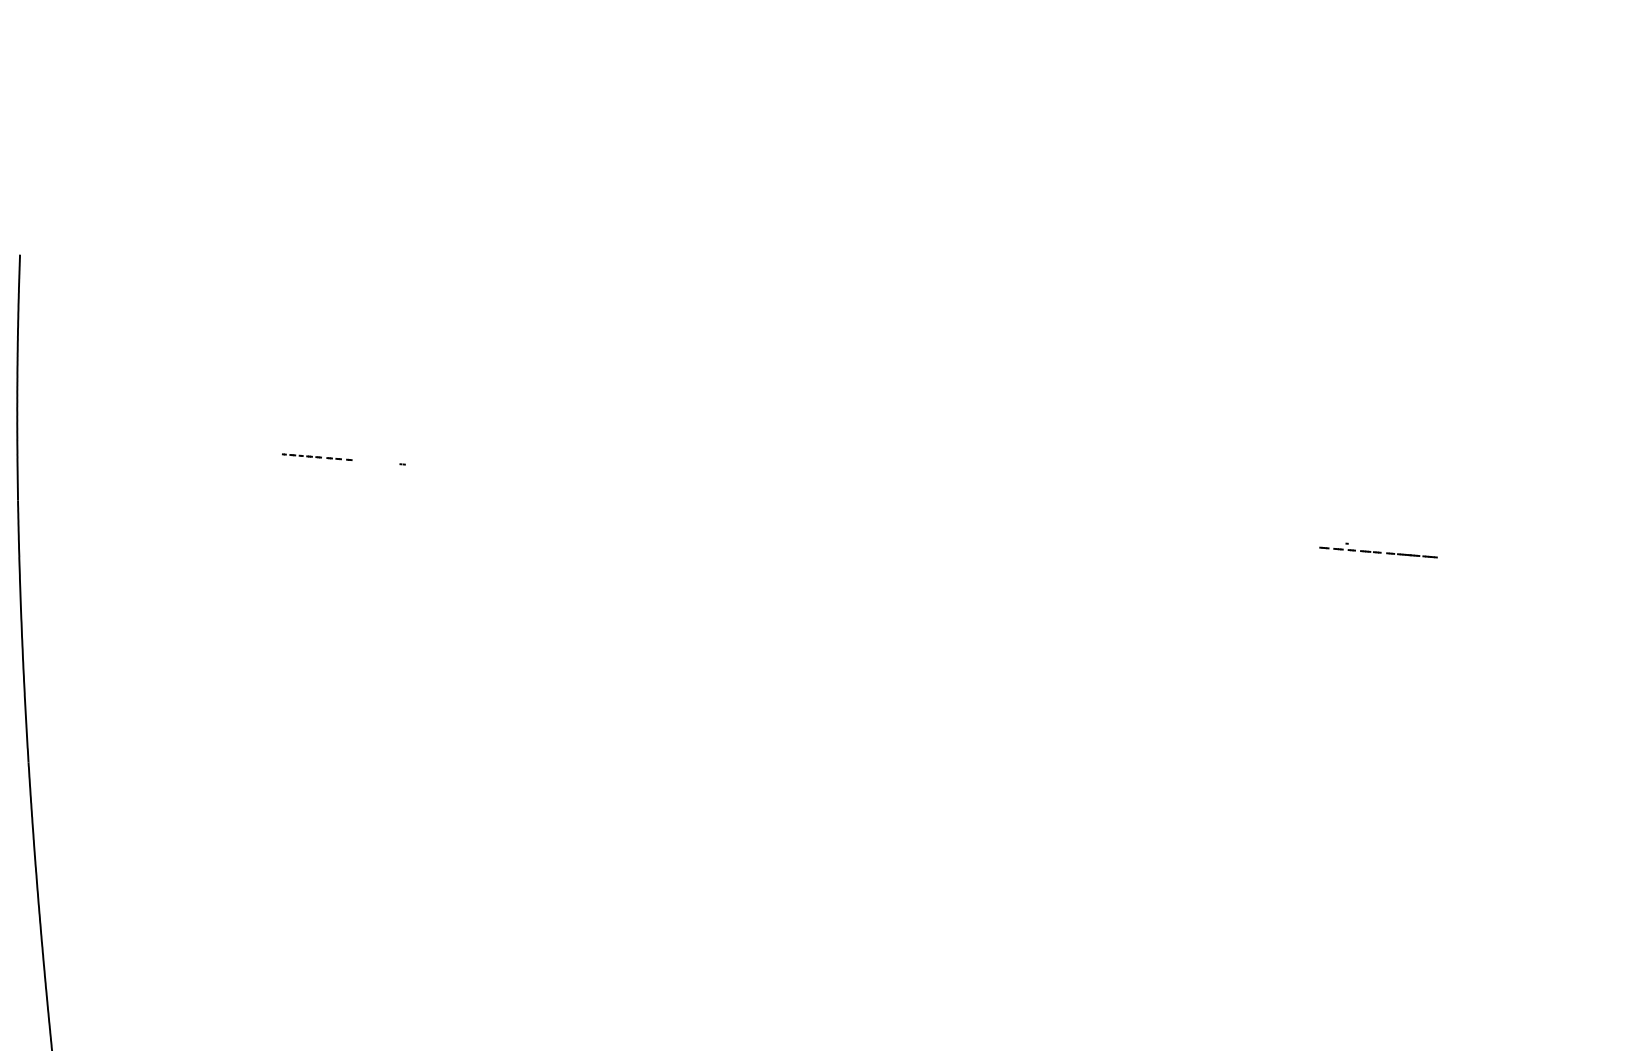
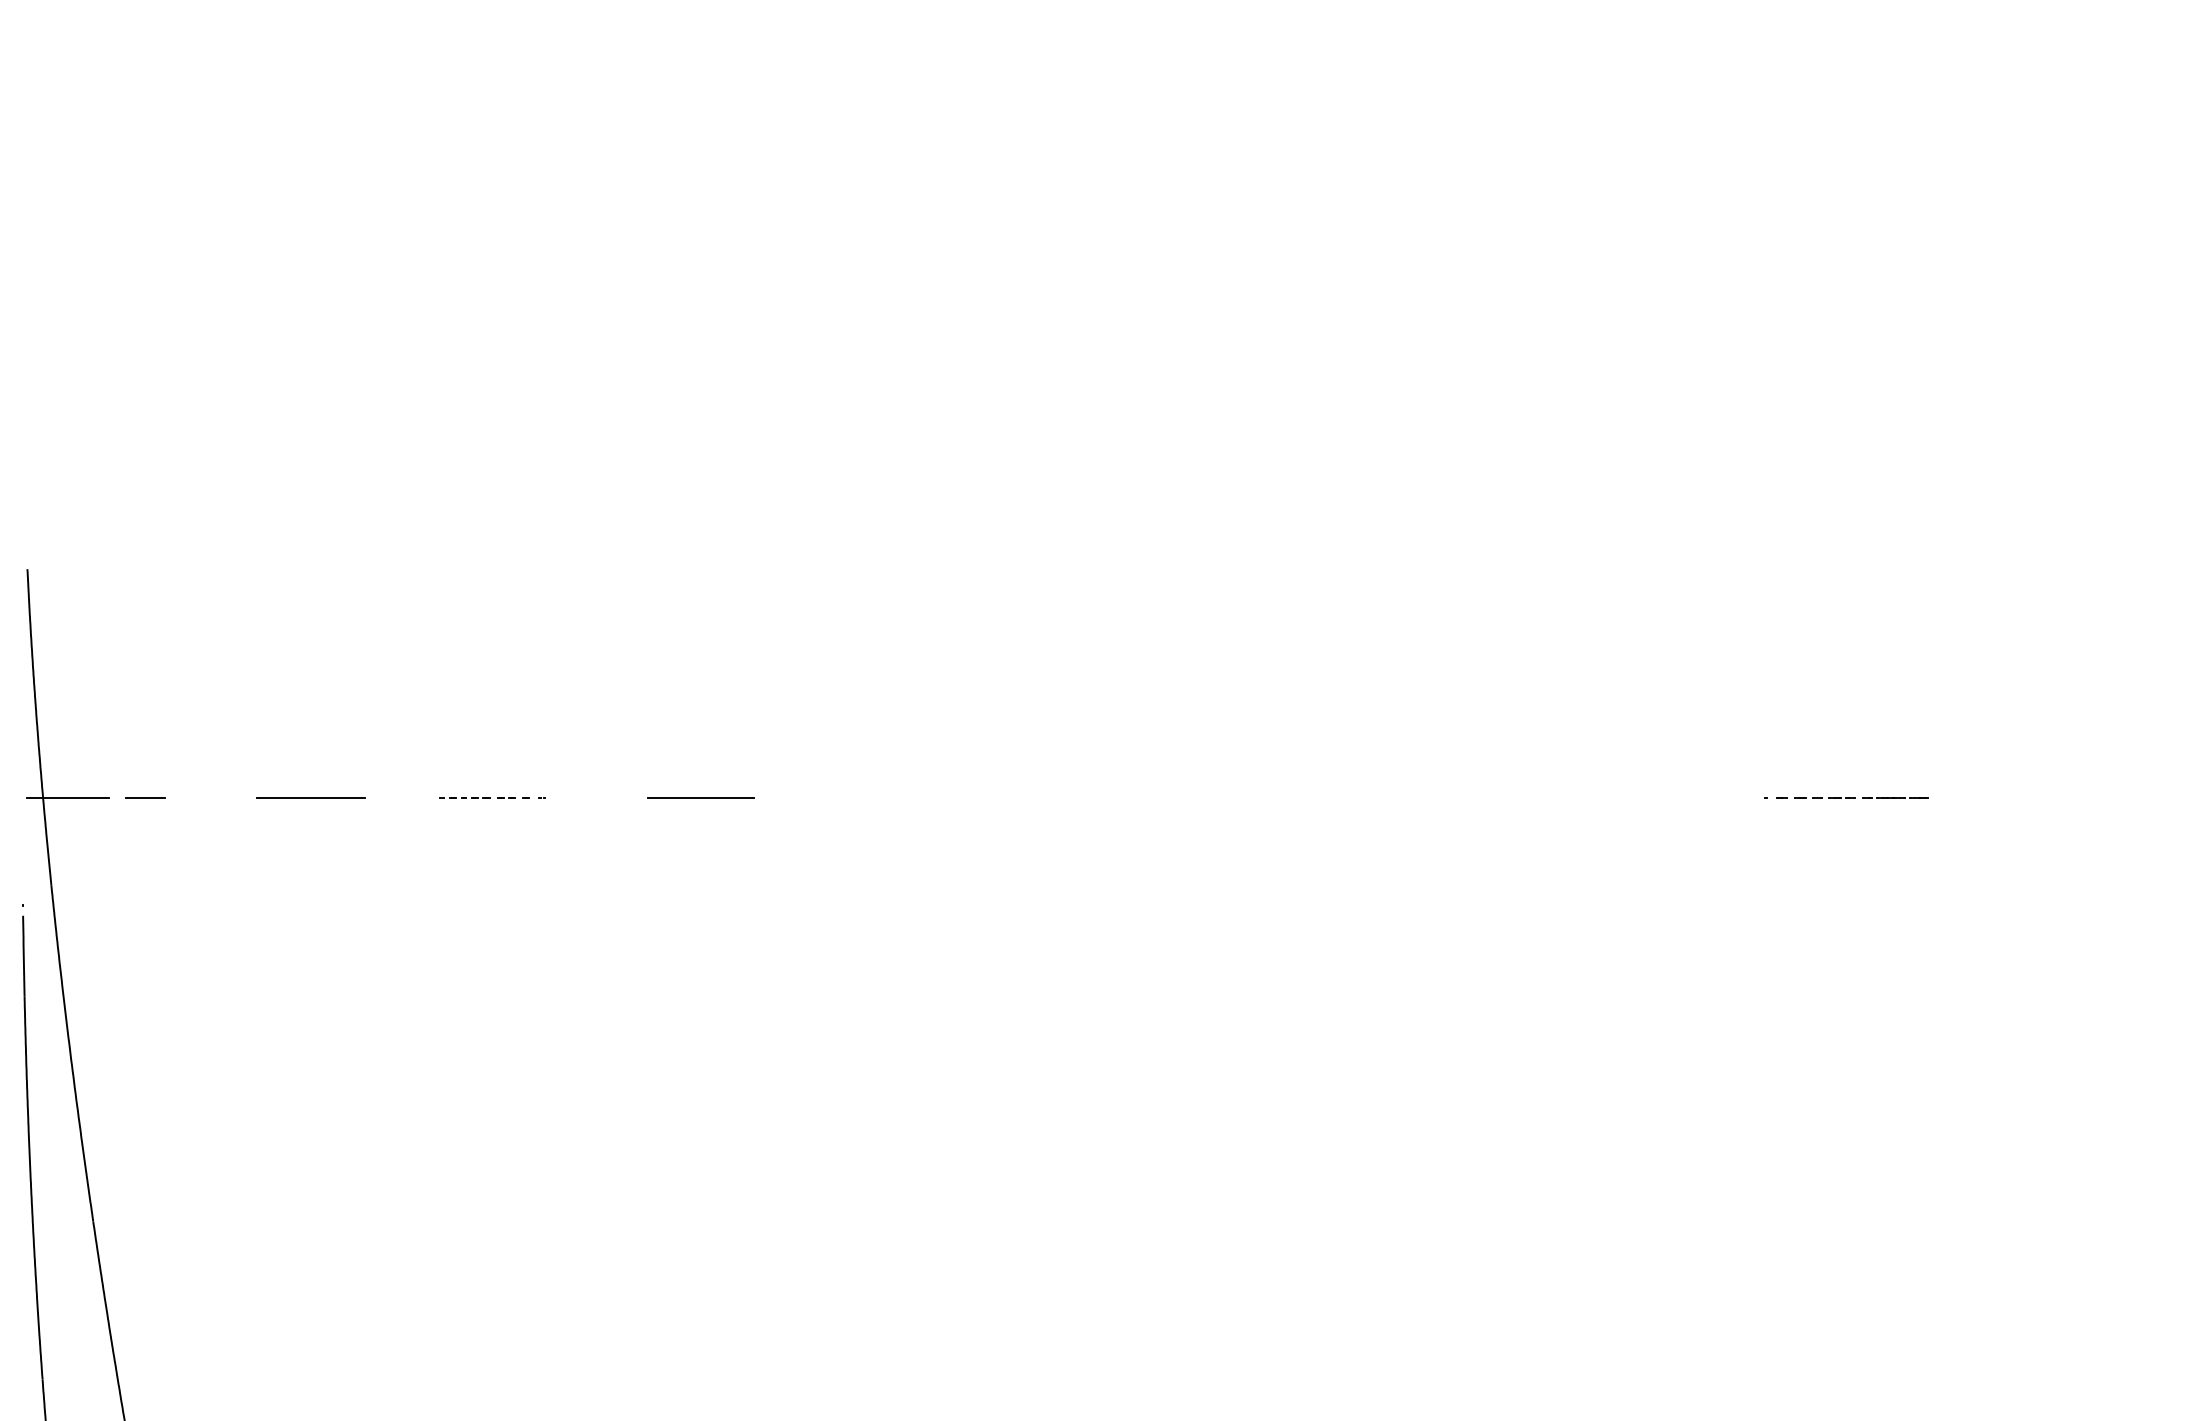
line: (36, 433) -> (68, 797), added
line: (96, 438) -> (145, 797), added
line: (223, 449) -> (310, 797), added
line: (317, 457) -> (484, 797), moved
line: (524, 474) -> (700, 797), added
line: (1378, 552) -> (1852, 797), moved

